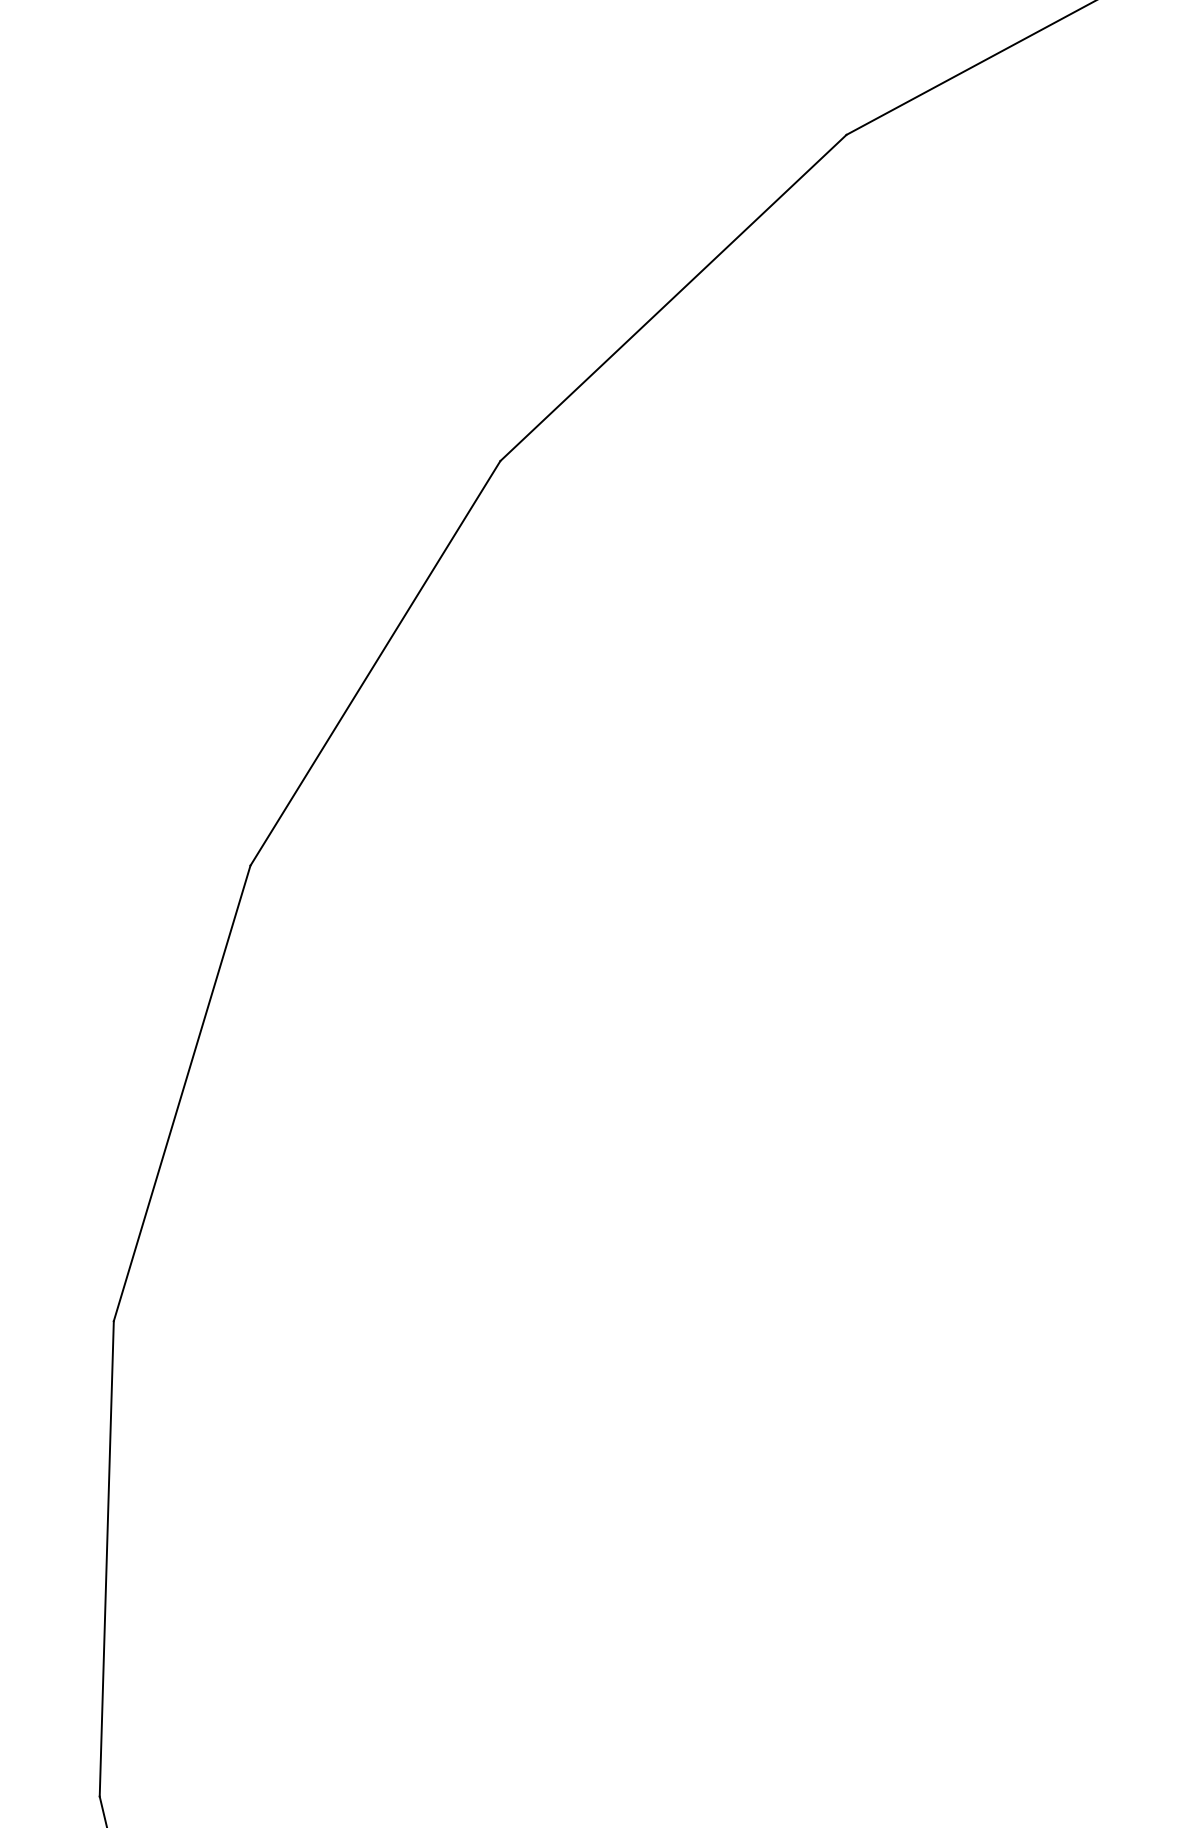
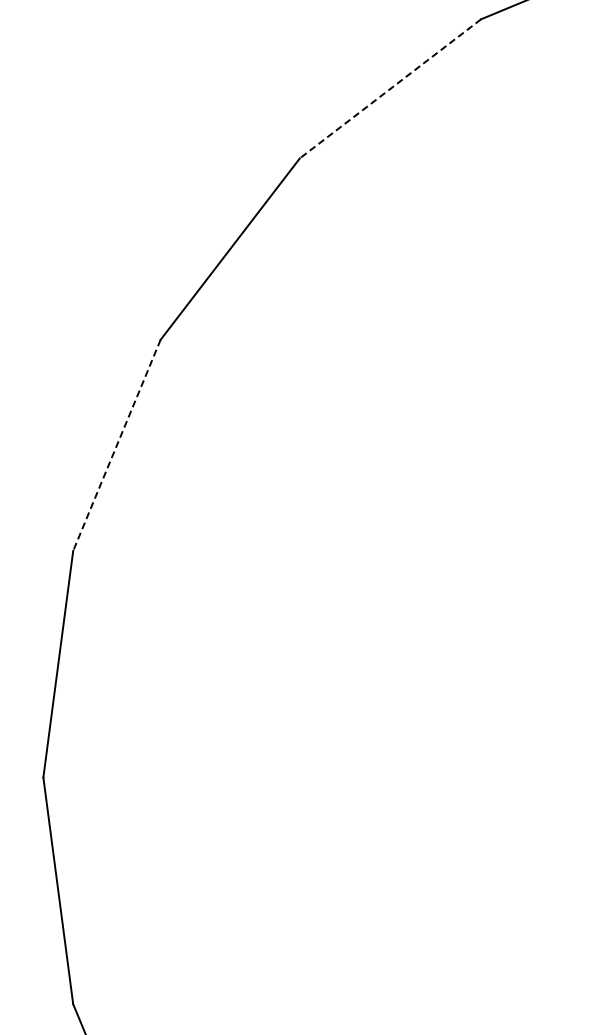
line: (673, 299) -> (390, 89), solid -> dashed
line: (181, 1093) -> (116, 445), solid -> dashed

